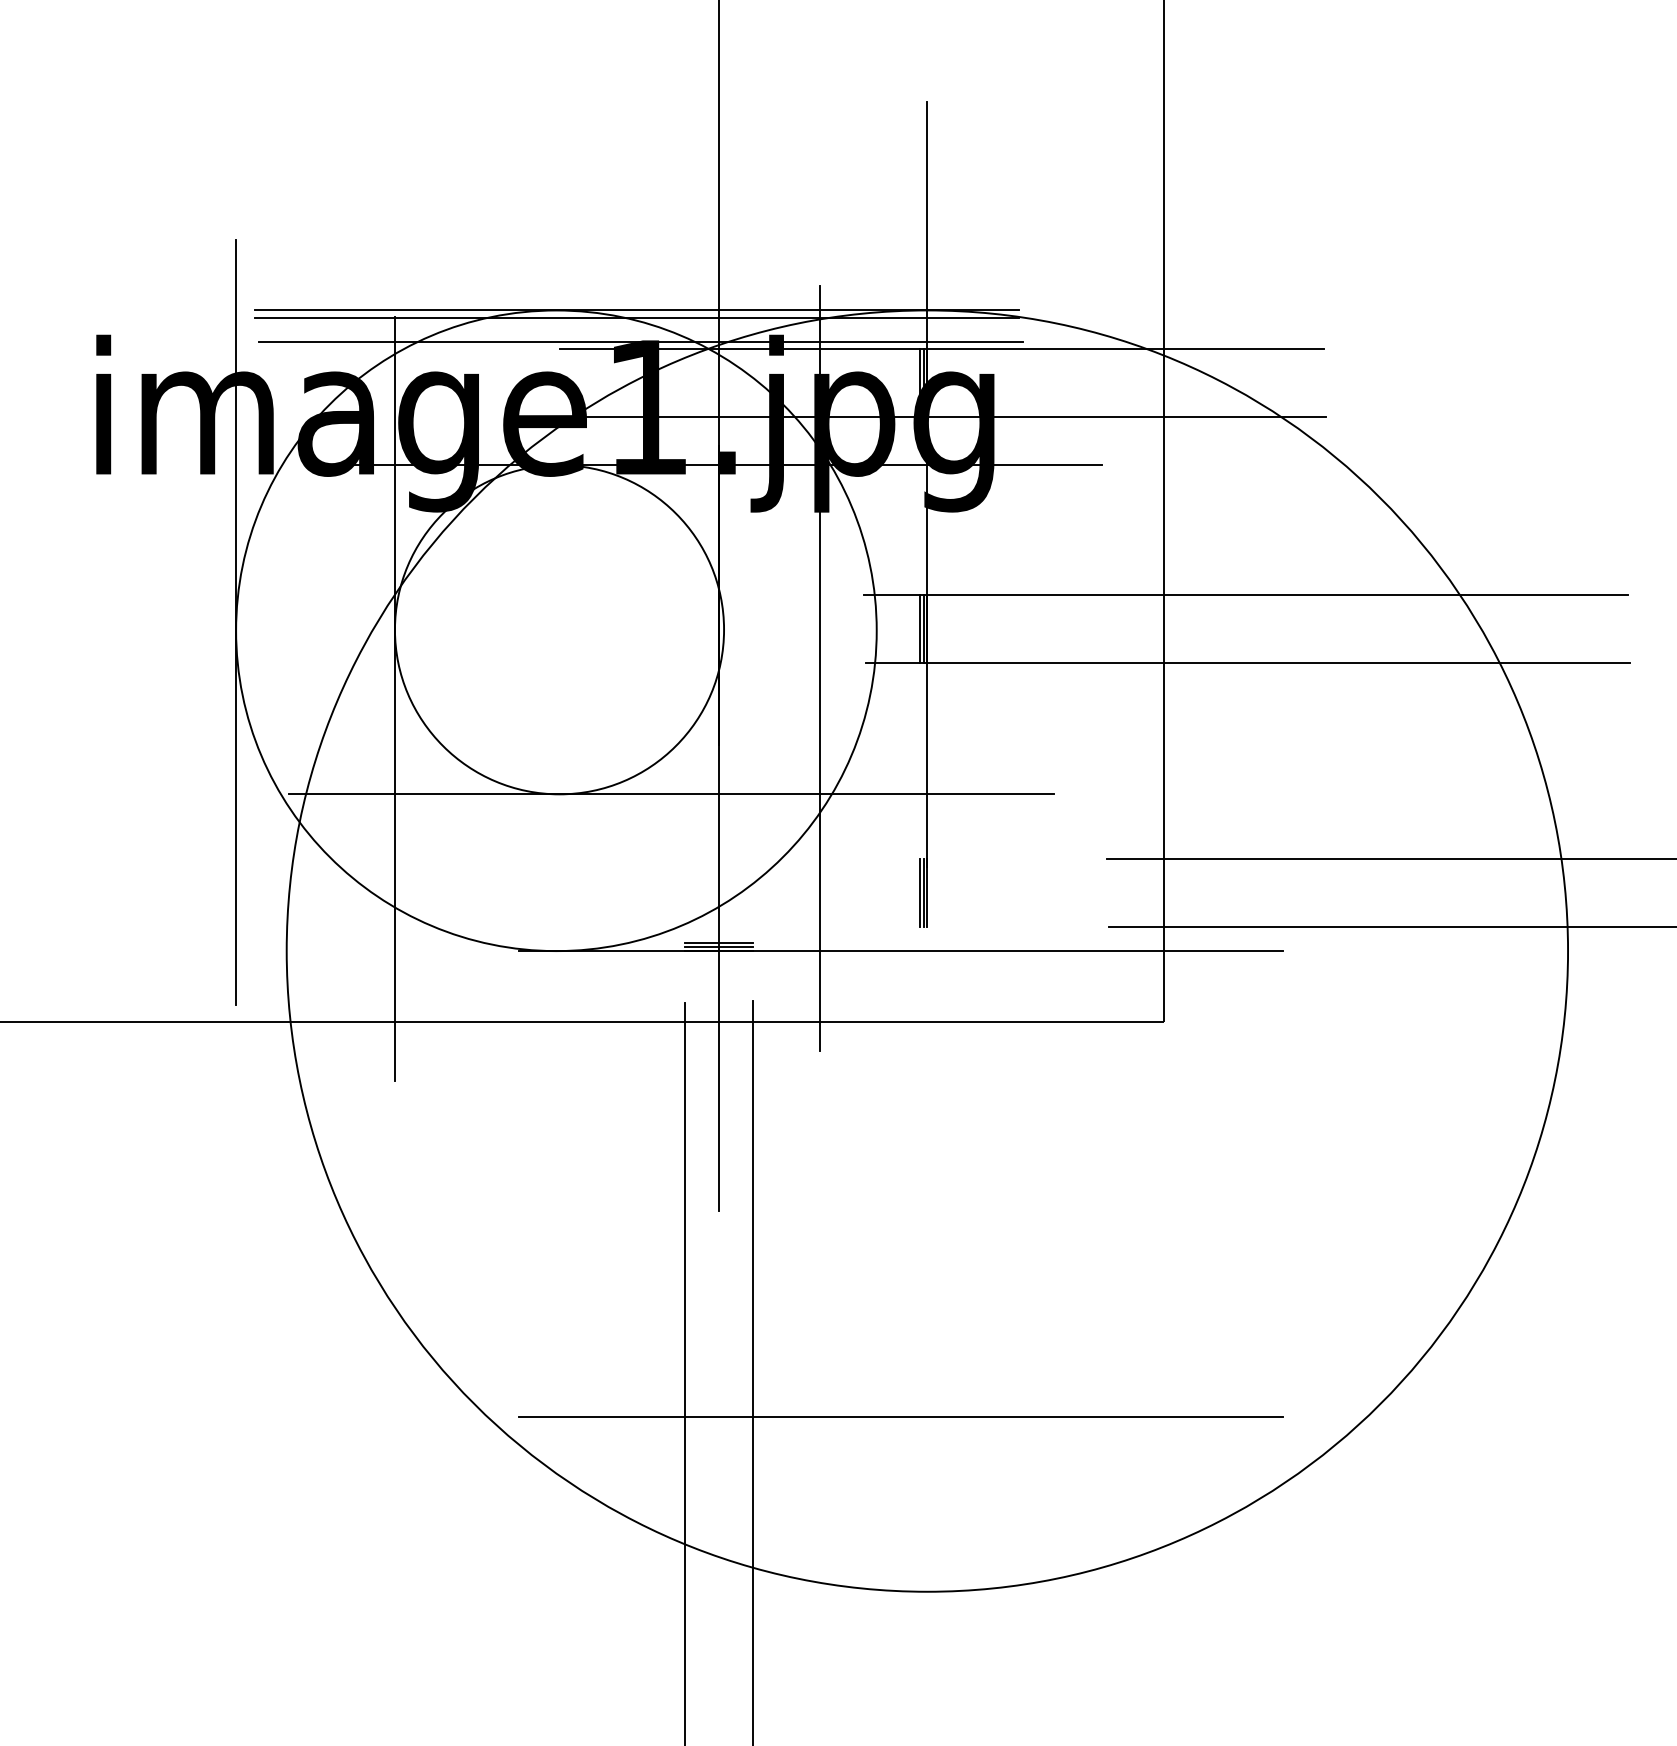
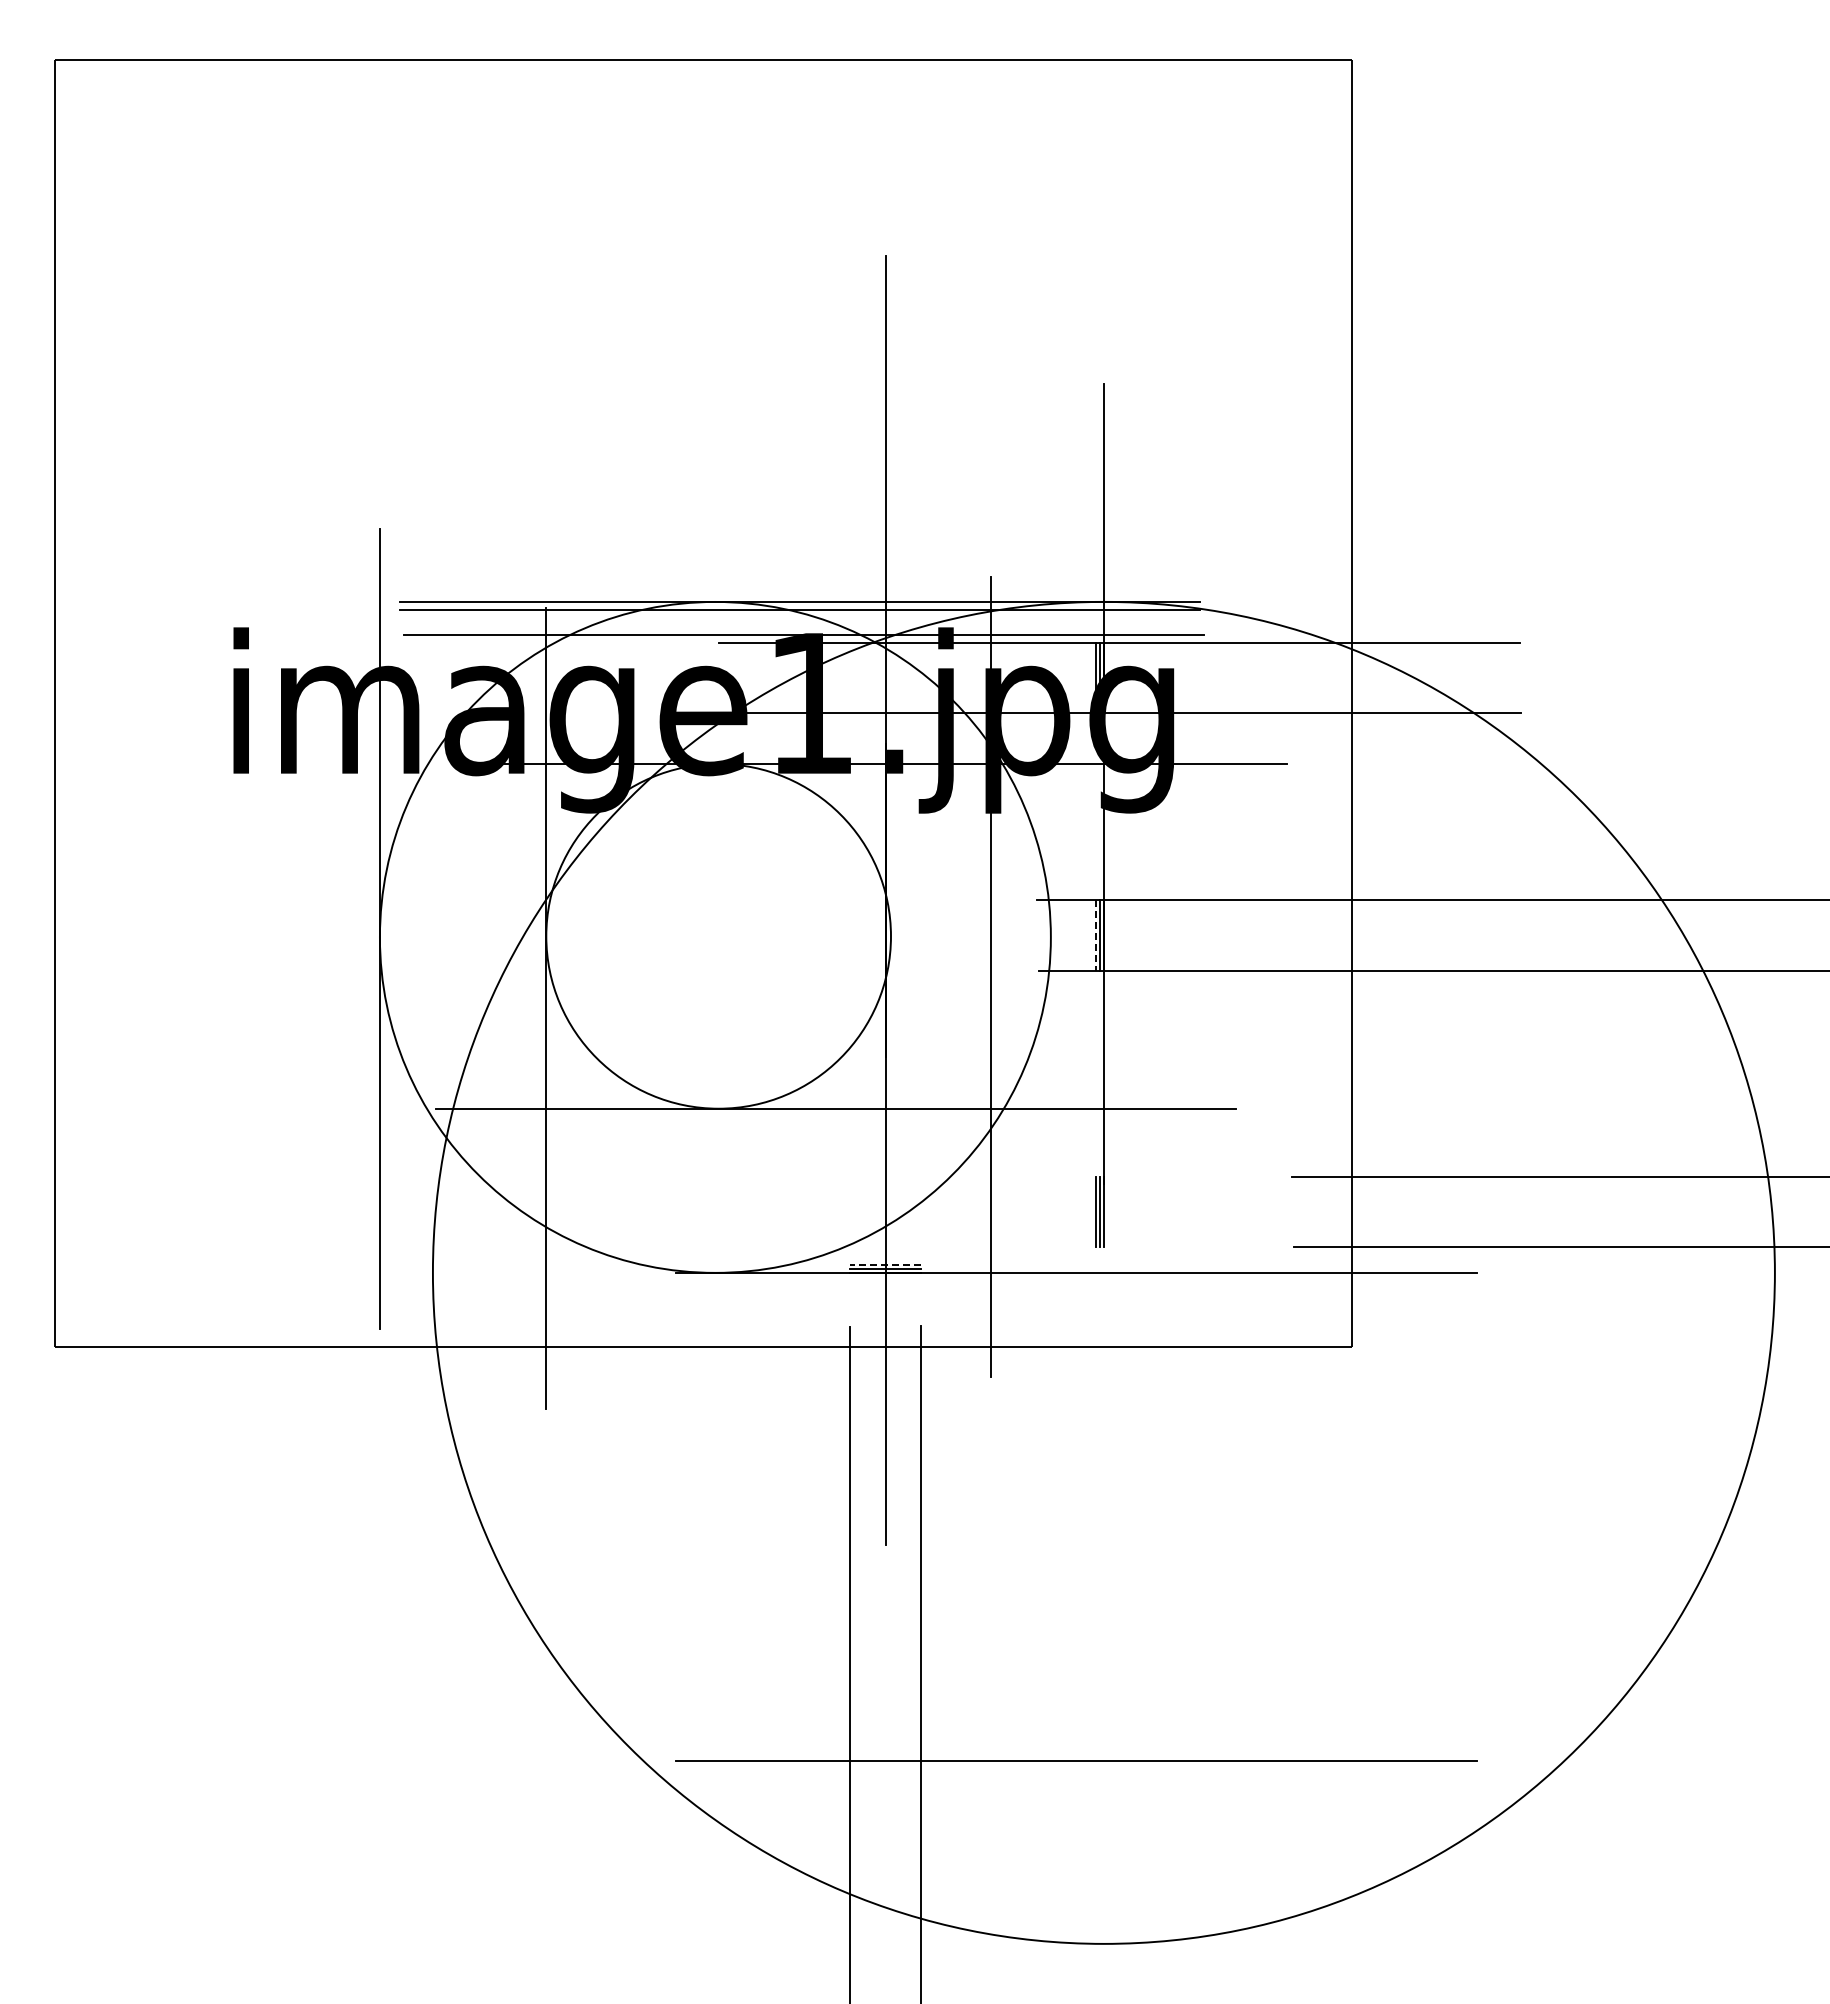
line: (919, 628) -> (1095, 935), solid -> dashed
line: (717, 943) -> (884, 1264), solid -> dashed

